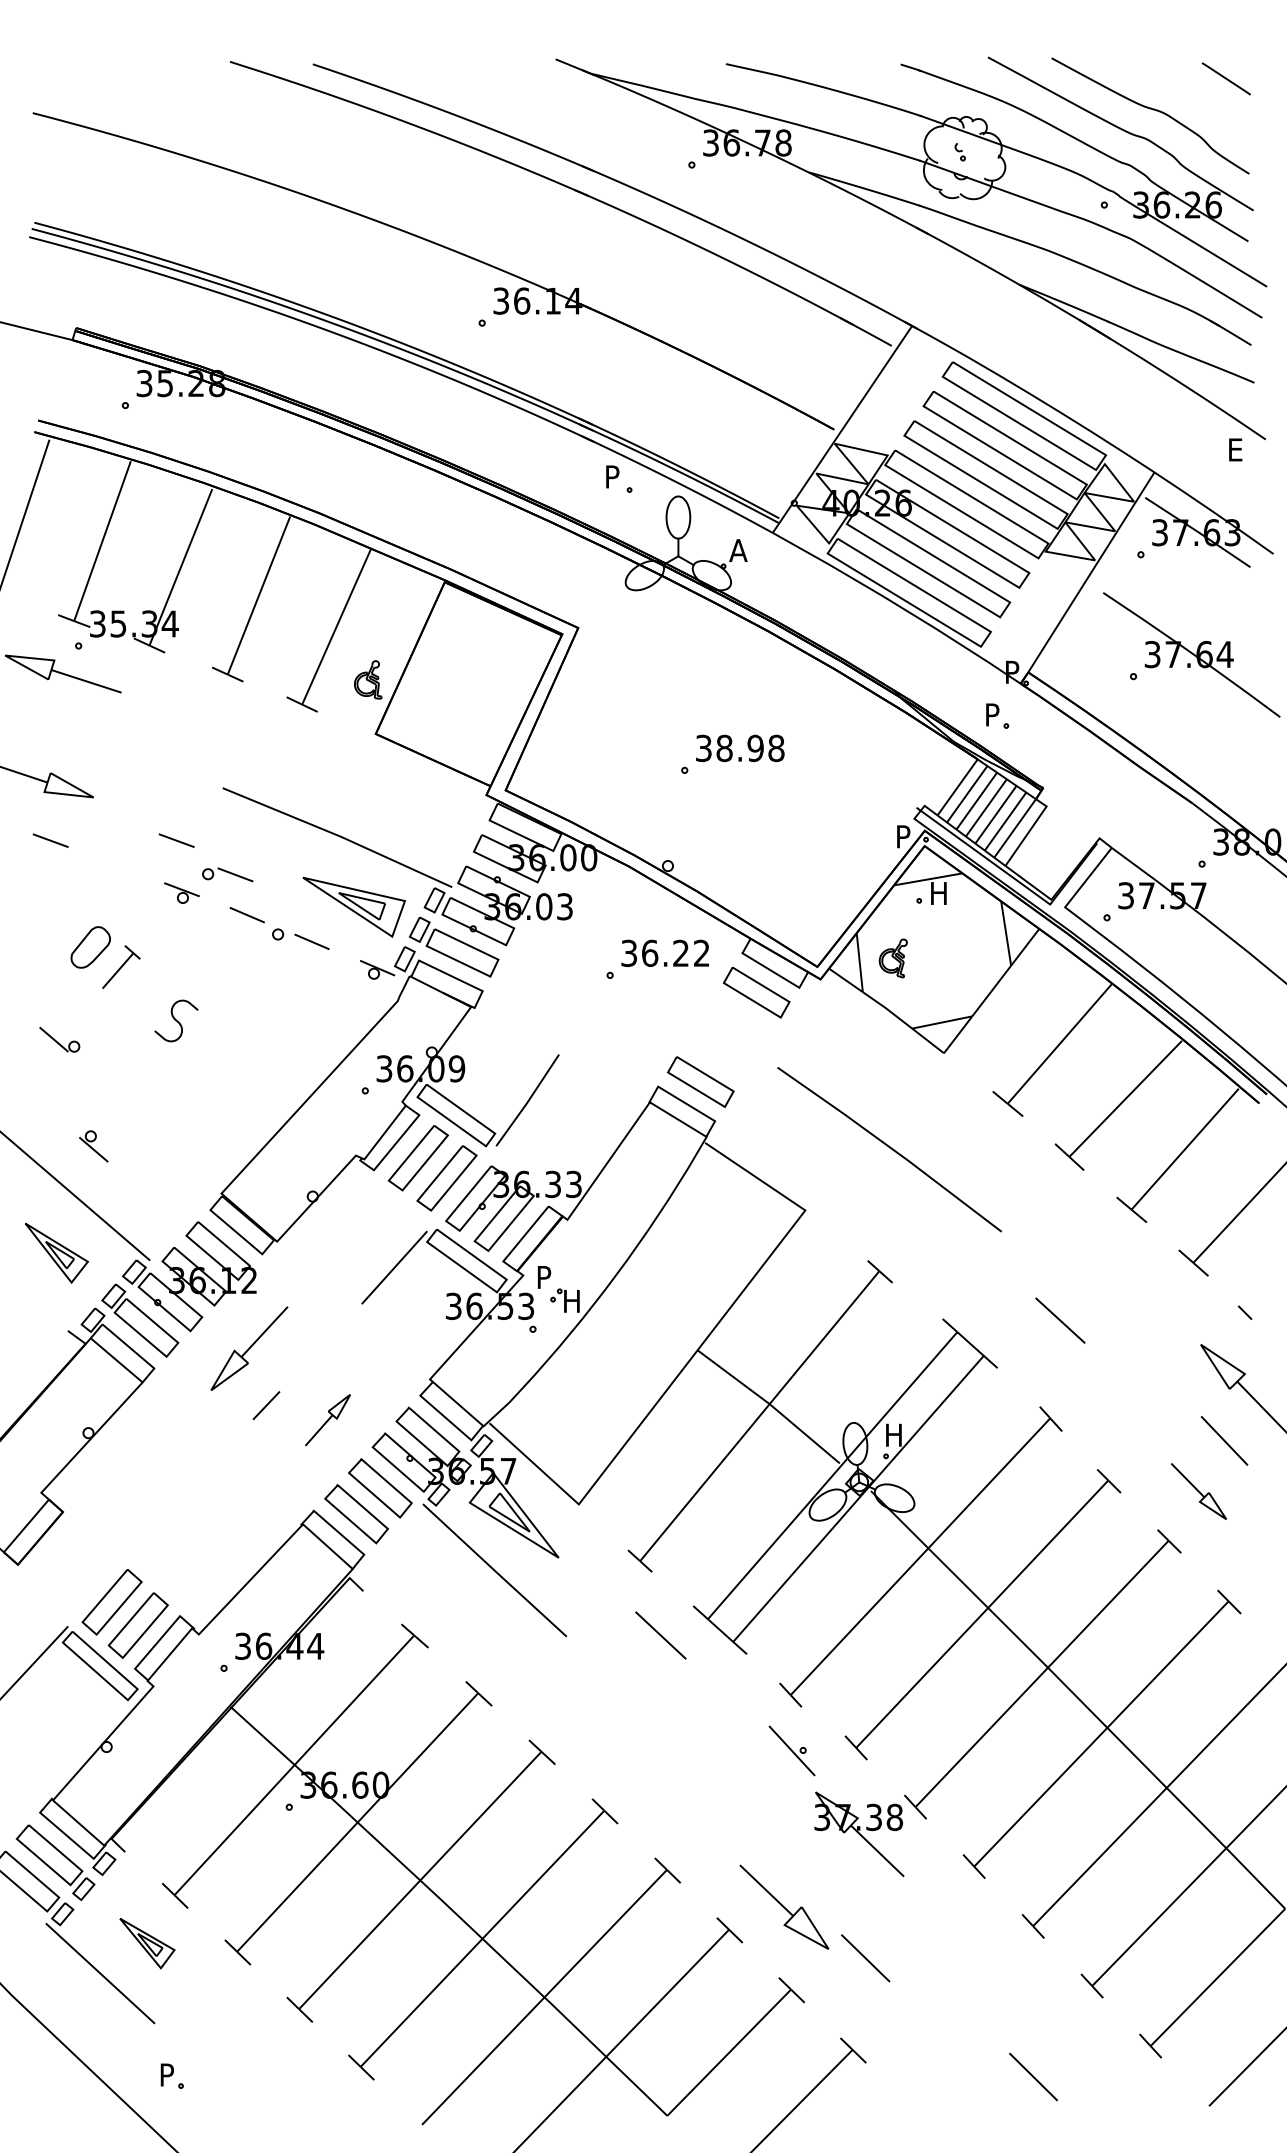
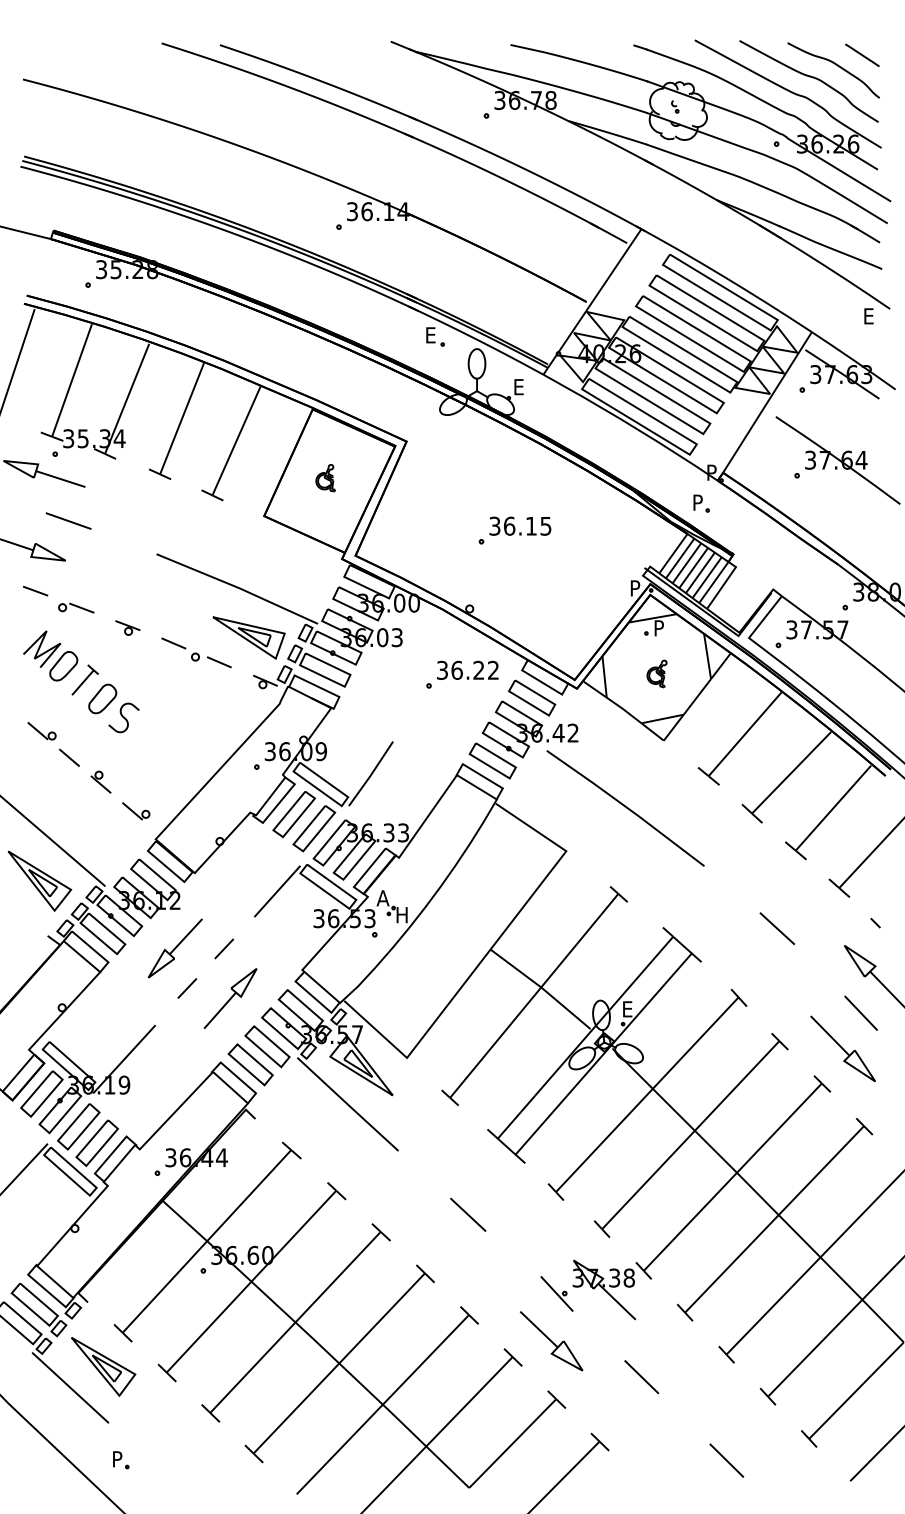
curve: (1189, 93) -> (836, 65), added
text: (614, 476) -> (432, 335), P -> E
text: (738, 550) -> (519, 387), A -> E
part: (368, 679) -> (325, 477), moved
line: (97, 741) -> (68, 521), added
text: (750, 748) -> (527, 526), 38.98 -> 36.15
line: (176, 840) -> (124, 591), removed
part: (227, 874) -> (76, 607), moved
text: (939, 893) -> (660, 628), H -> P
line: (56, 923) -> (39, 649), added
part: (892, 958) -> (656, 674), moved
part: (146, 993) -> (102, 698), added
part: (753, 1037) -> (529, 729), added
line: (98, 1077) -> (69, 757), added
part: (93, 1146) -> (100, 782), moved
part: (193, 1153) -> (136, 811), added
part: (56, 1253) -> (39, 881), size x1.43
text: (544, 1277) -> (382, 898), P -> A
line: (1060, 1320) -> (777, 928), moved
line: (318, 1348) -> (223, 948), added
part: (327, 1420) -> (230, 998), size x1.67
text: (894, 1434) -> (629, 1008), H -> E
part: (1198, 1491) -> (842, 1048), size x1.67
part: (125, 1534) -> (88, 1079), added
line: (660, 1635) -> (467, 1214), moved
part: (791, 1750) -> (556, 1293), moved
part: (147, 1943) -> (103, 1366), size x1.67
line: (865, 1958) -> (641, 1377), moved

